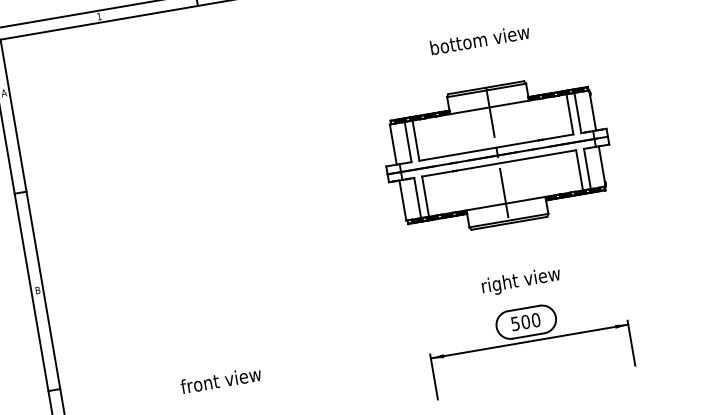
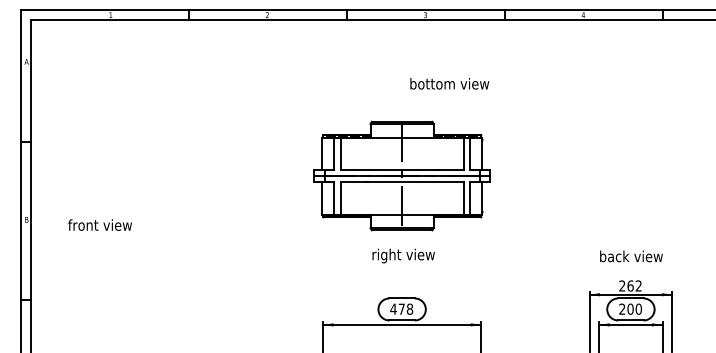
text: (479, 39) -> (449, 83), moved
text: (520, 280) -> (403, 255), moved
text: (525, 321) -> (401, 308), 500 -> 478
text: (220, 379) -> (99, 224), moved

